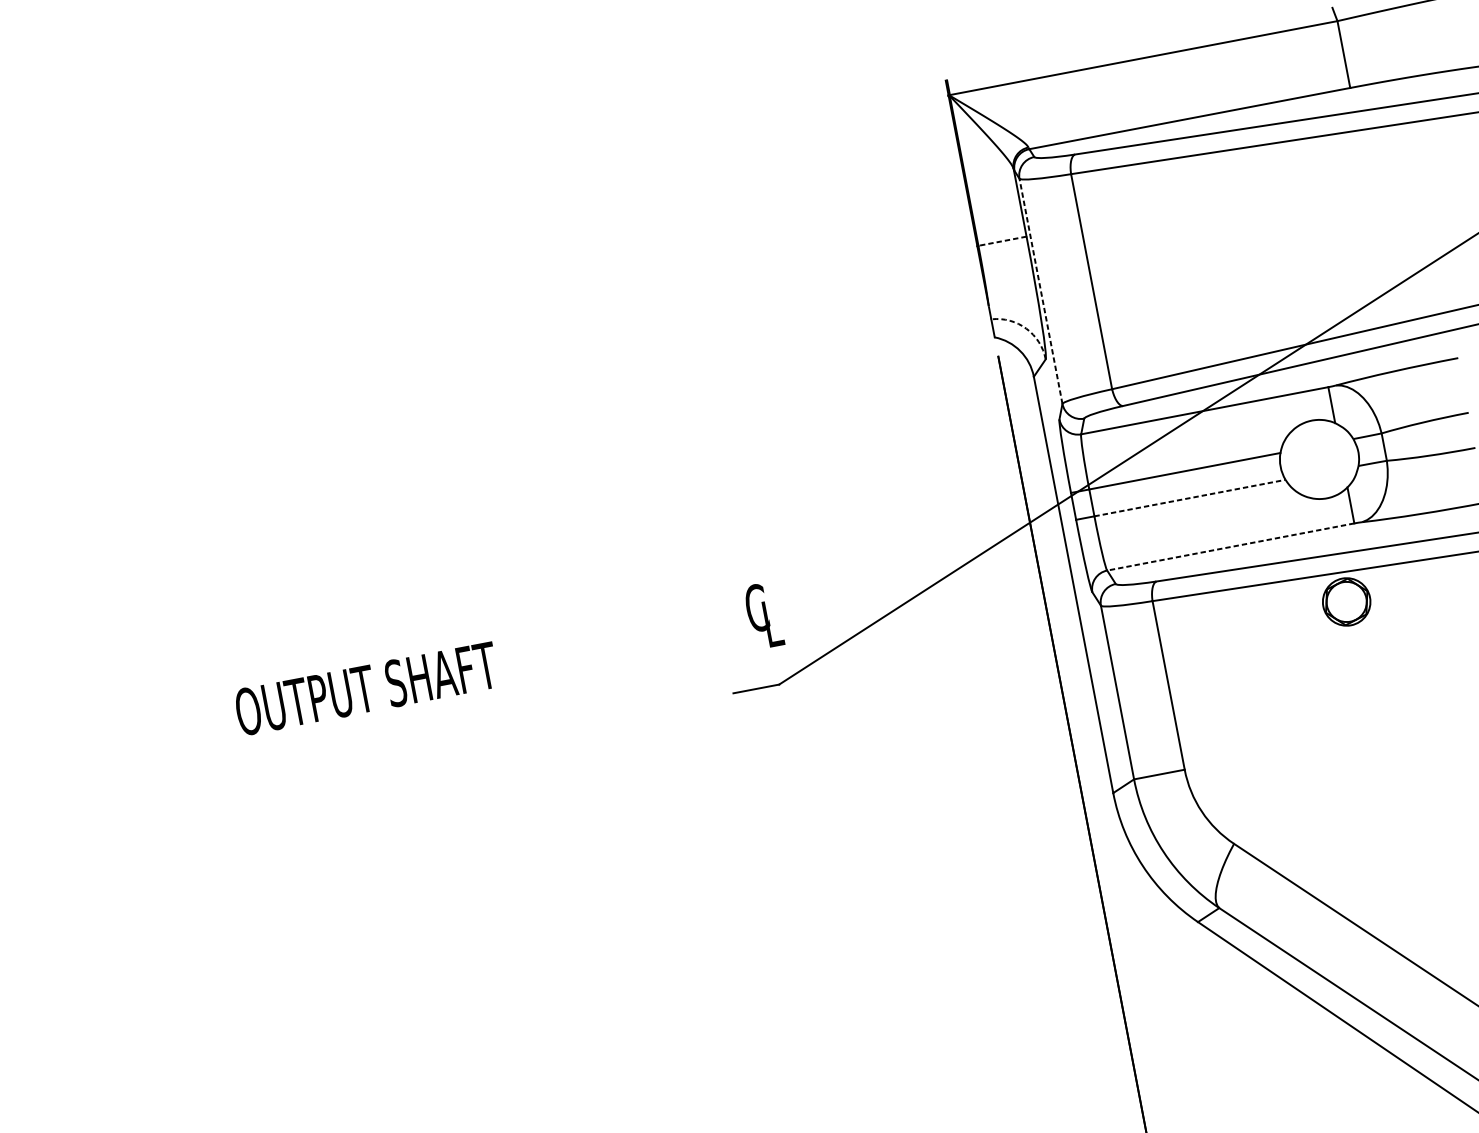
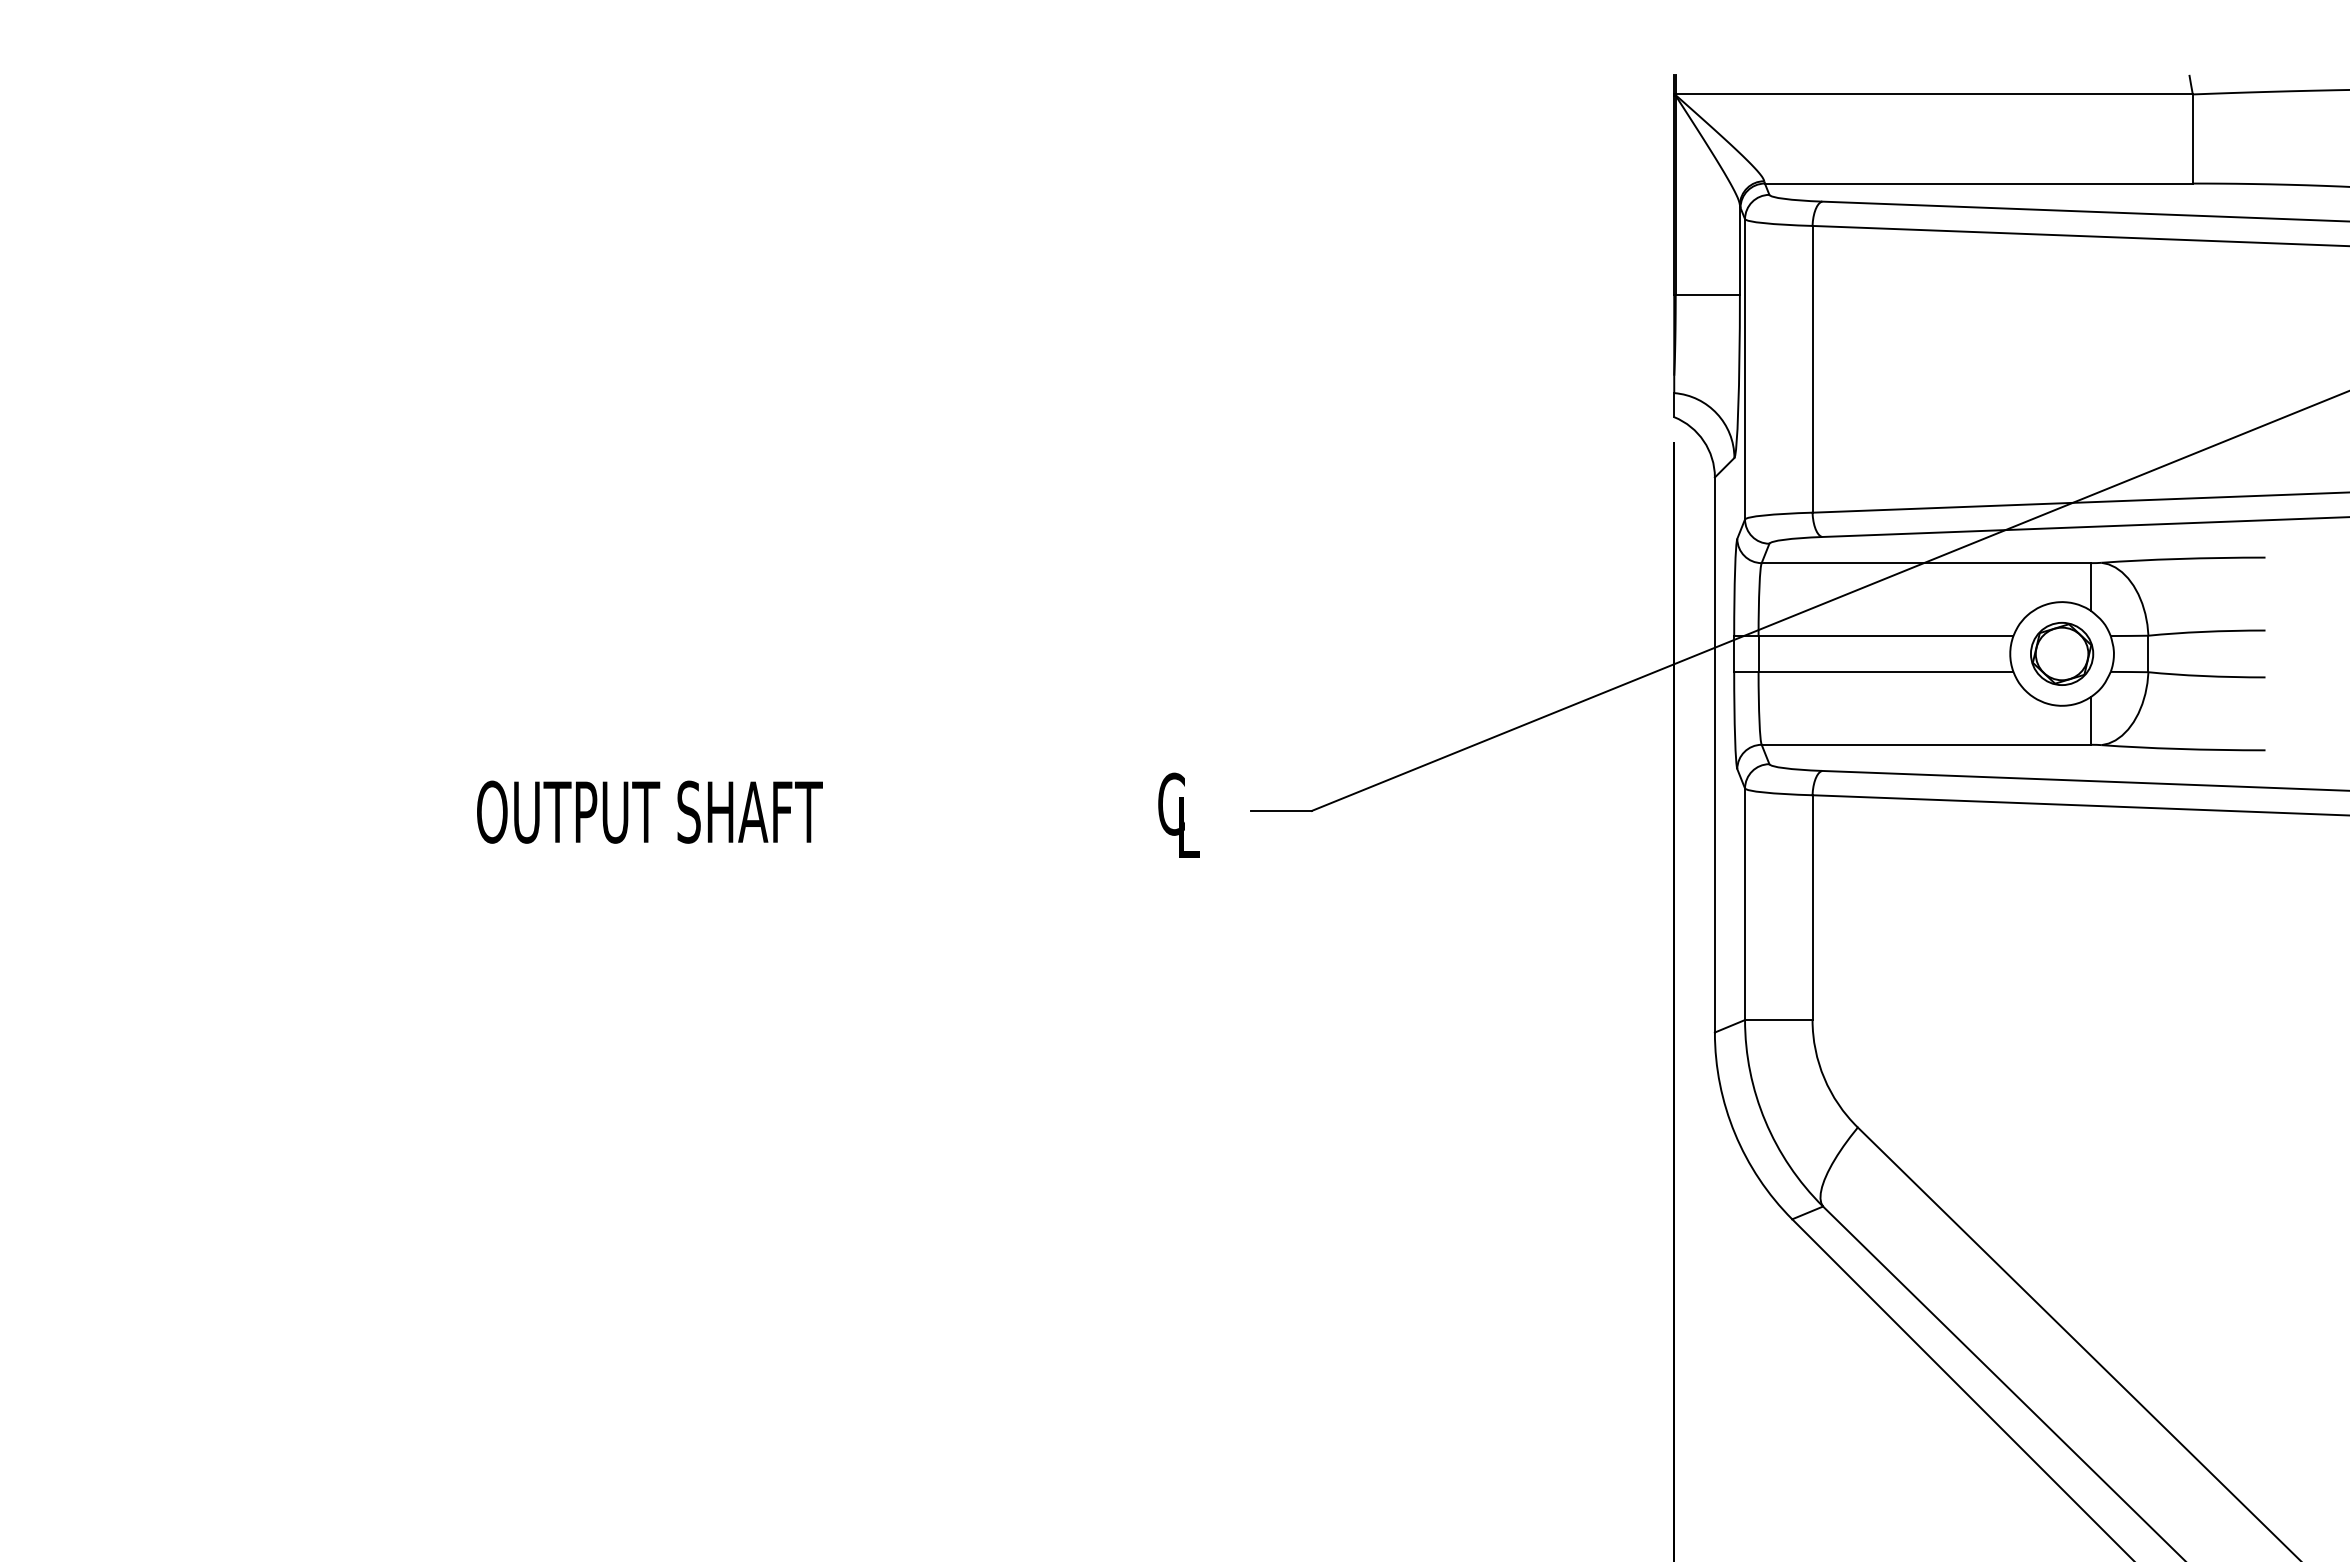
line: (1002, 241) -> (1707, 295), dashed -> solid
line: (1041, 290) -> (1745, 368), dashed -> solid
arc: (1026, 328) -> (1717, 413), dashed -> solid
line: (1190, 497) -> (1886, 671), dashed -> solid
line: (1230, 546) -> (1926, 744), dashed -> solid
part: (1346, 601) -> (2062, 653), moved
text: (508, 663) -> (838, 814), moved

